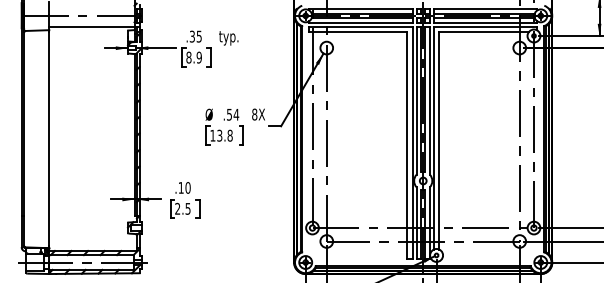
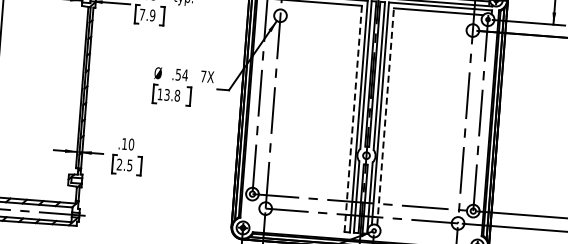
text: (188, 57) -> (141, 14), 8.9 -> 7.9
text: (254, 114) -> (203, 76), 8X -> 7X
line: (439, 140) -> (385, 116), solid -> dashed
line: (407, 145) -> (353, 119), solid -> dashed

